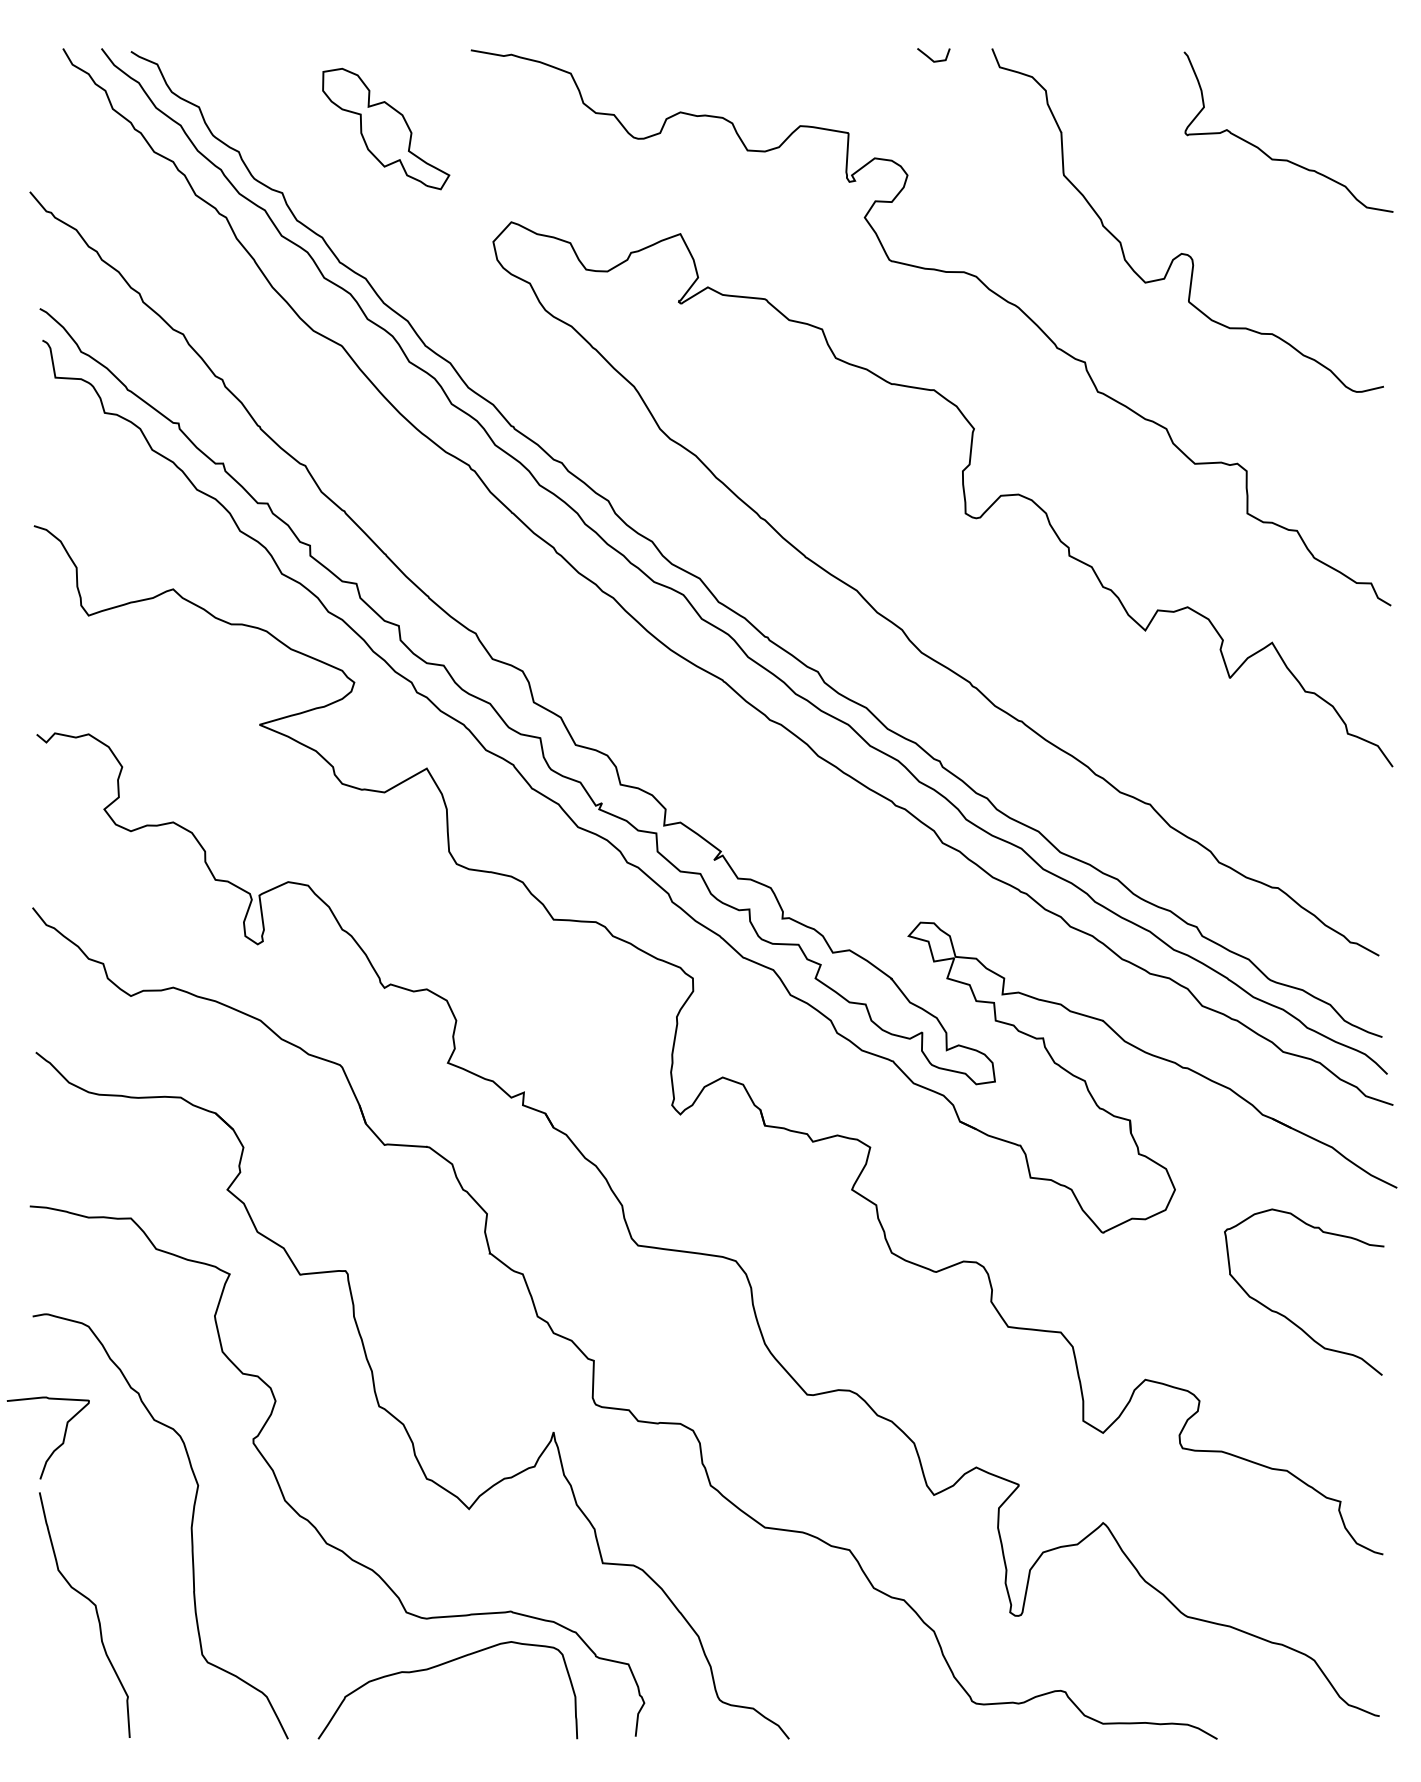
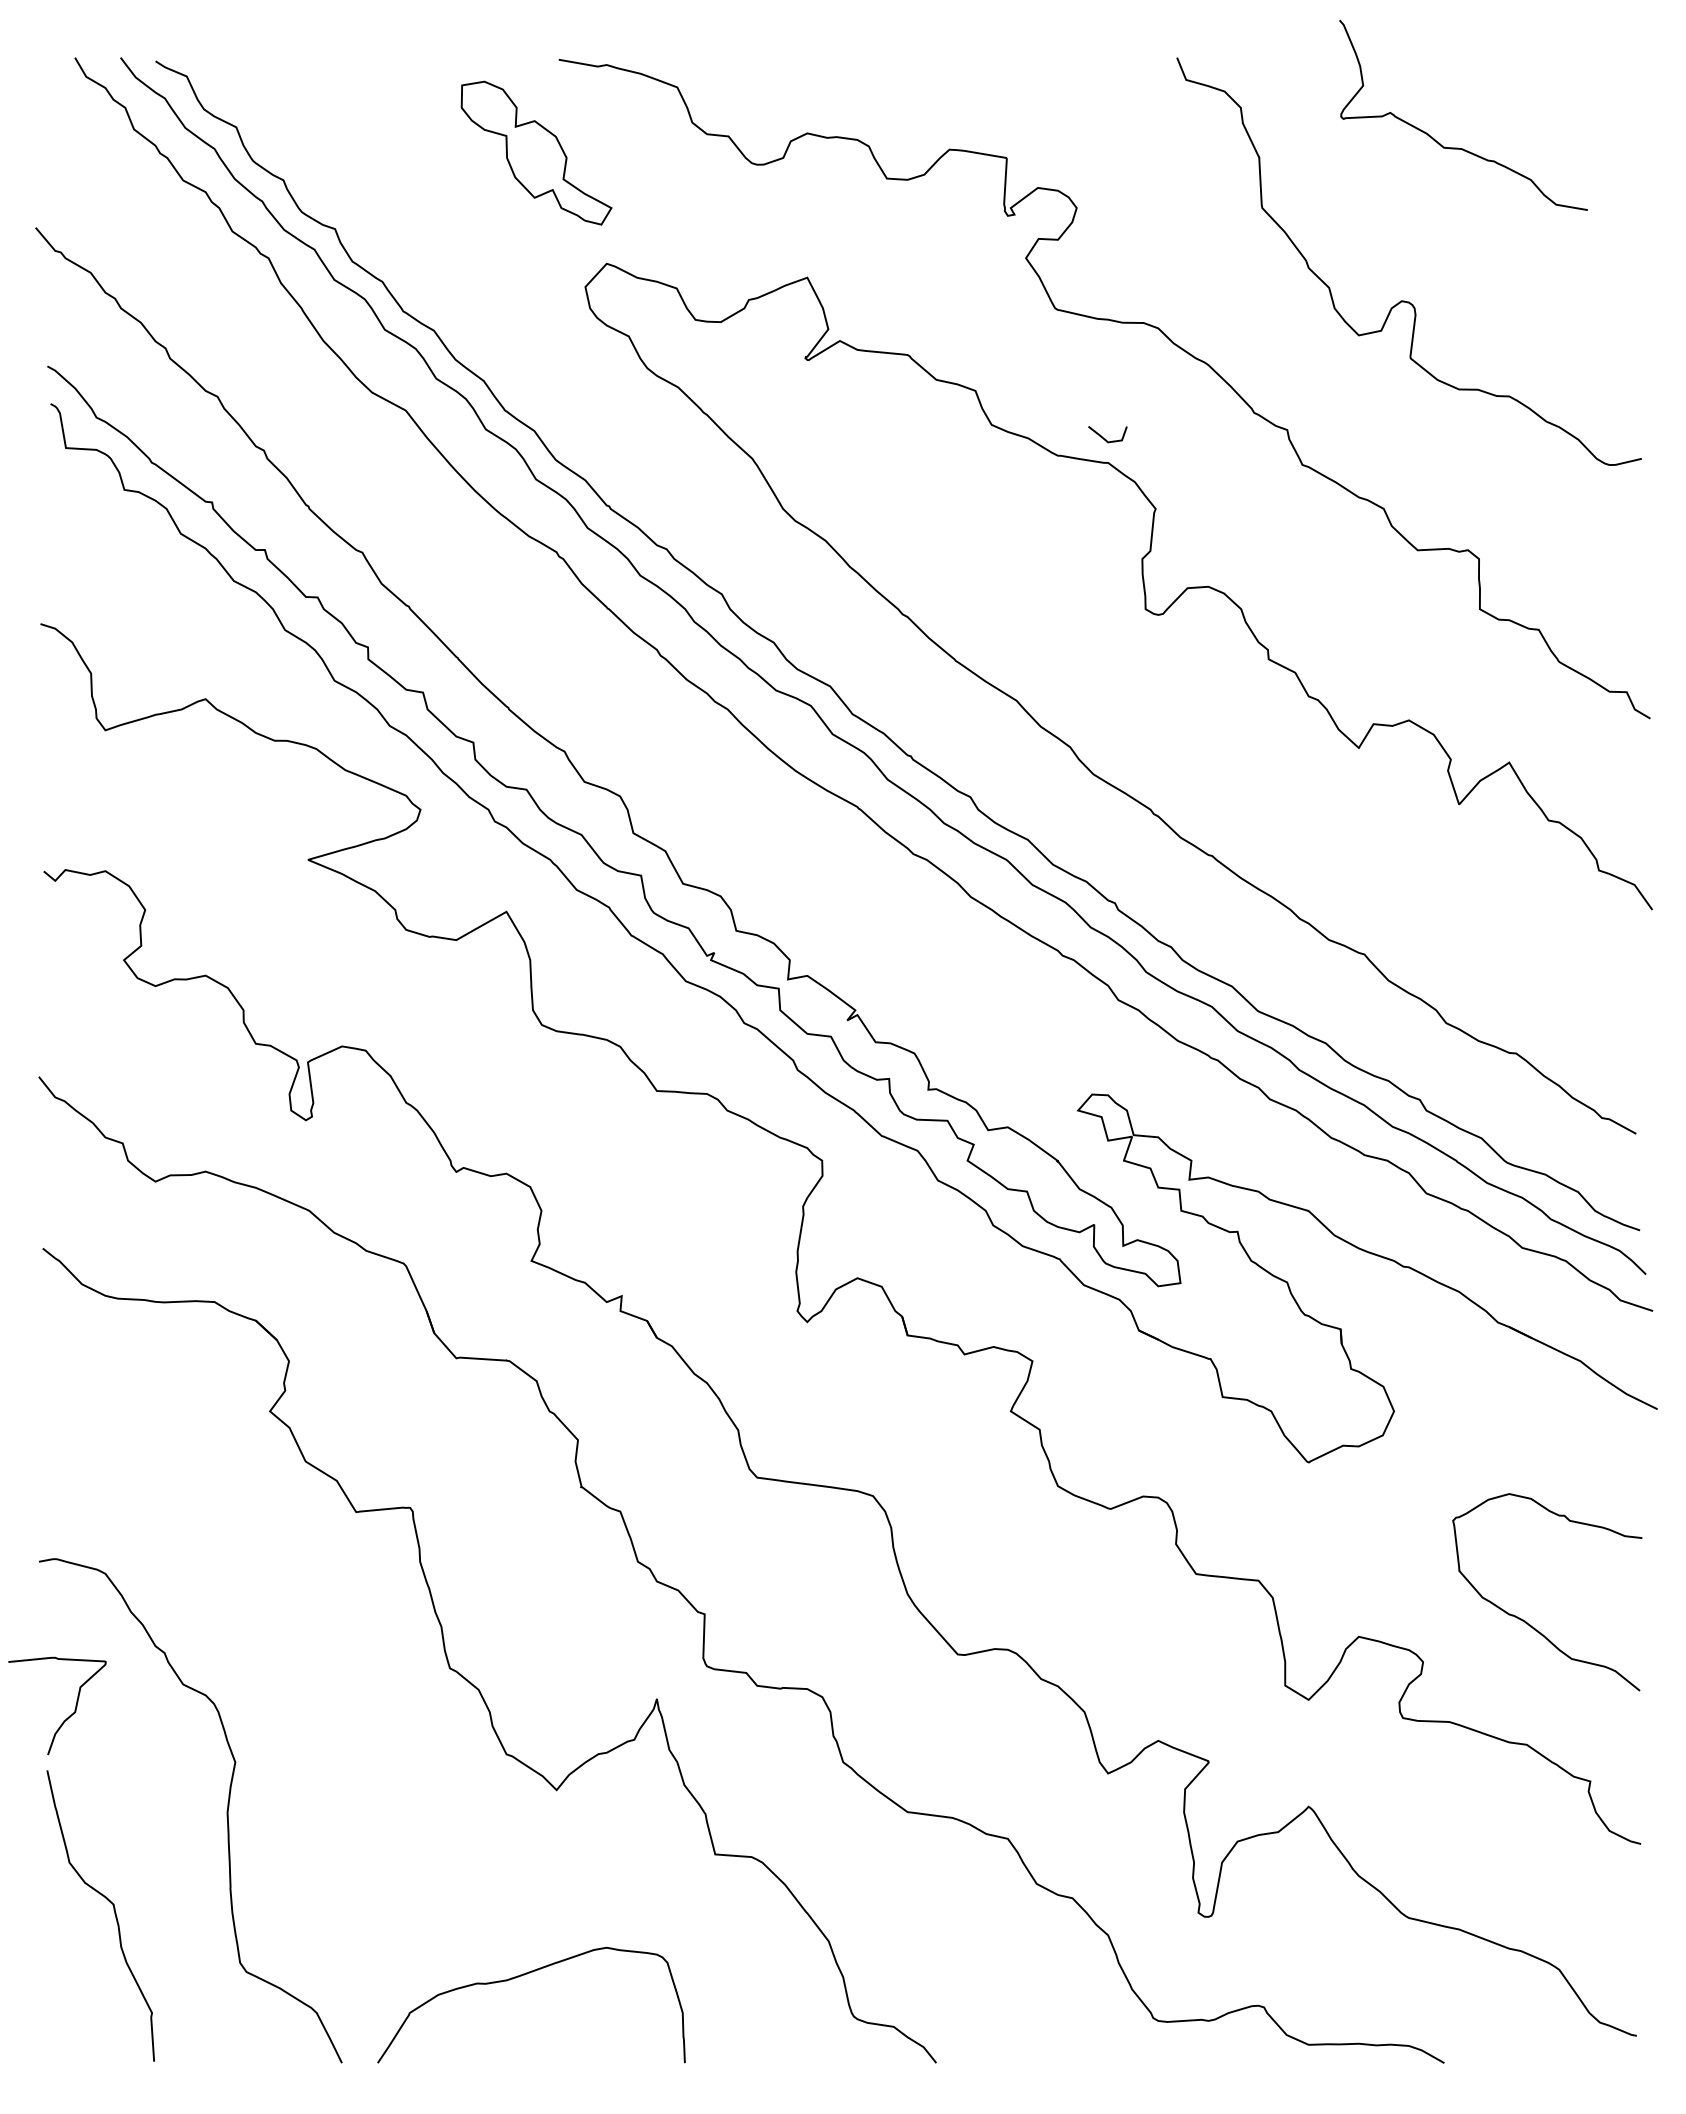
line: (930, 57) -> (1103, 437), moved
part: (386, 128) -> (536, 152), moved
curve: (1287, 159) -> (1462, 147), moved
curve: (1285, 1315) -> (1525, 1619), moved
curve: (308, 1519) -> (366, 1802), removed

